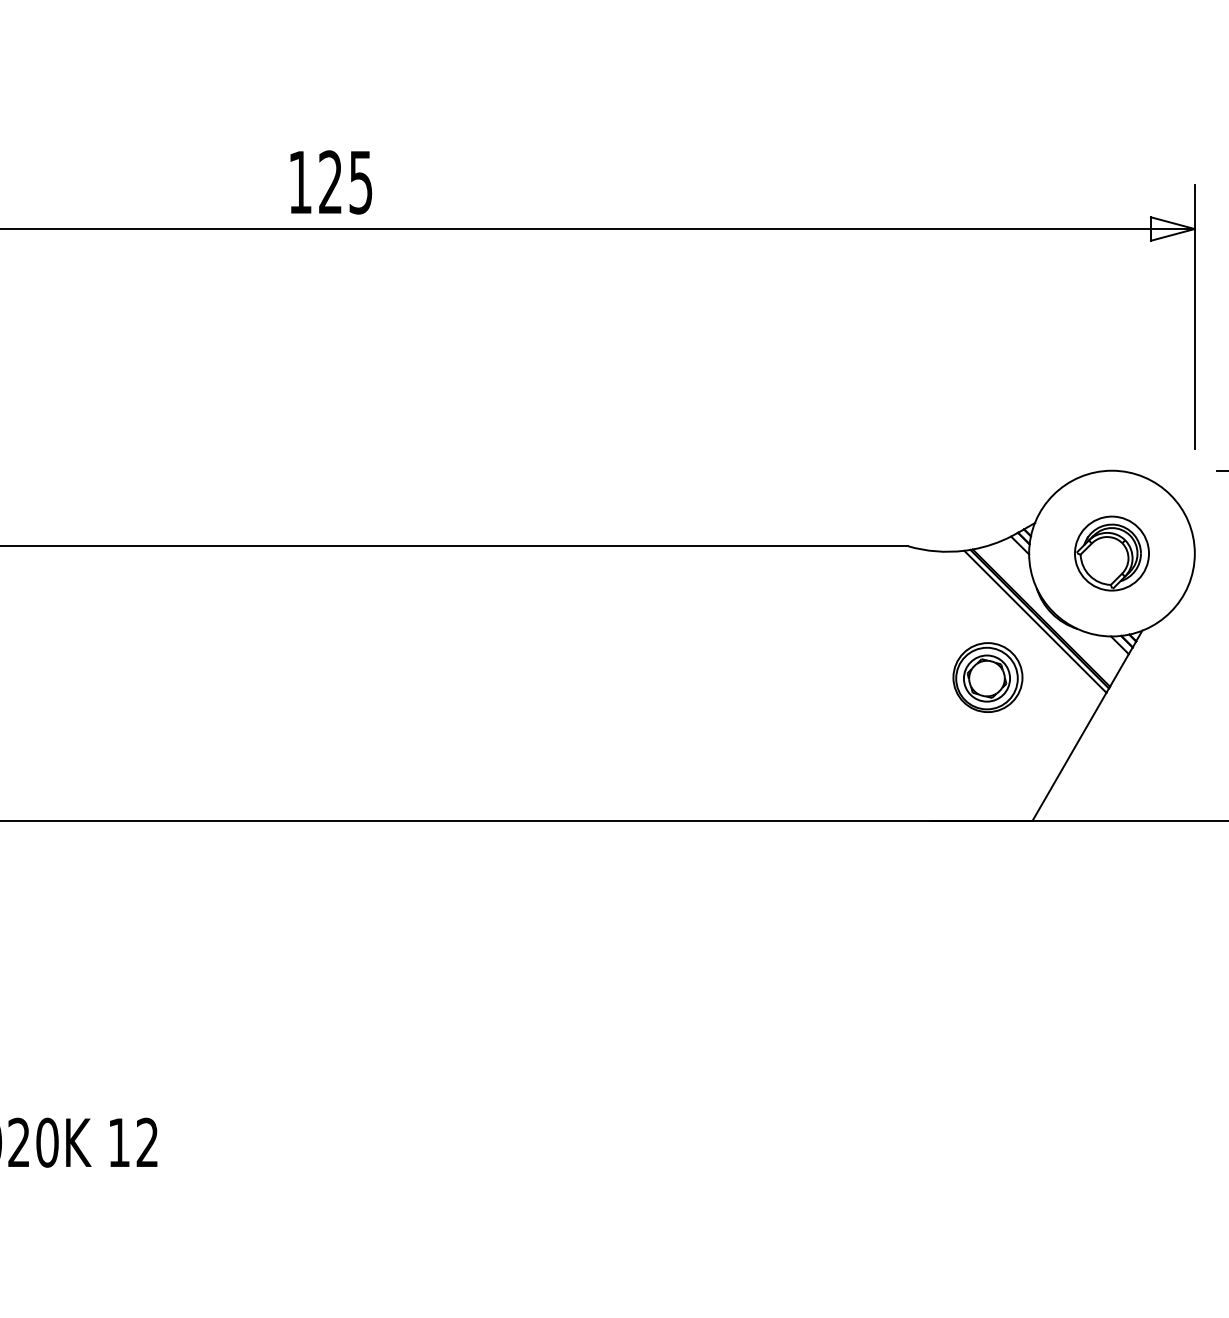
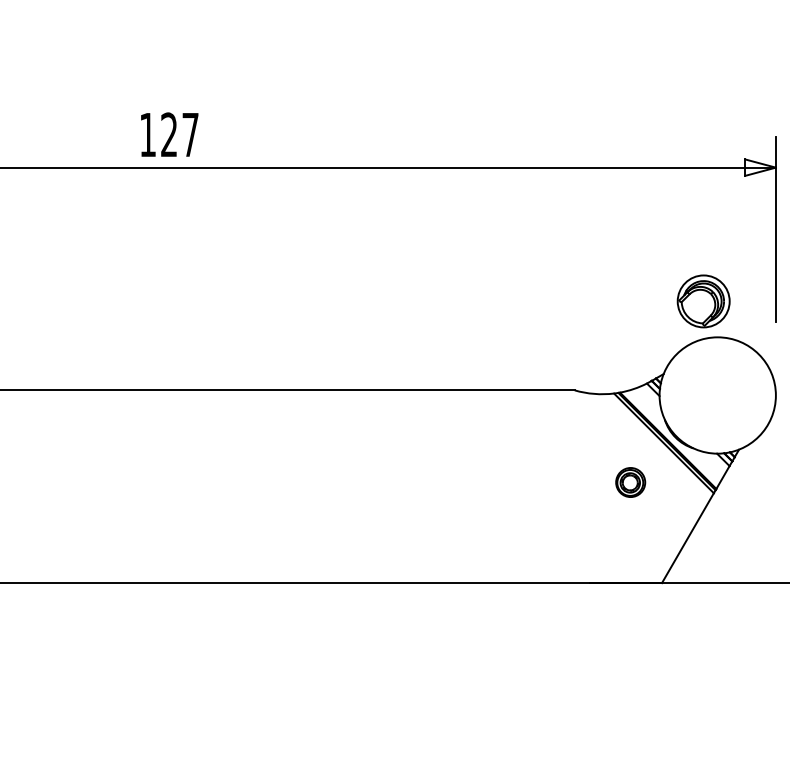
text: (360, 182) -> (190, 134), 125 -> 127
part: (1111, 553) -> (703, 301), moved
part: (987, 677) -> (630, 482), size x0.6

